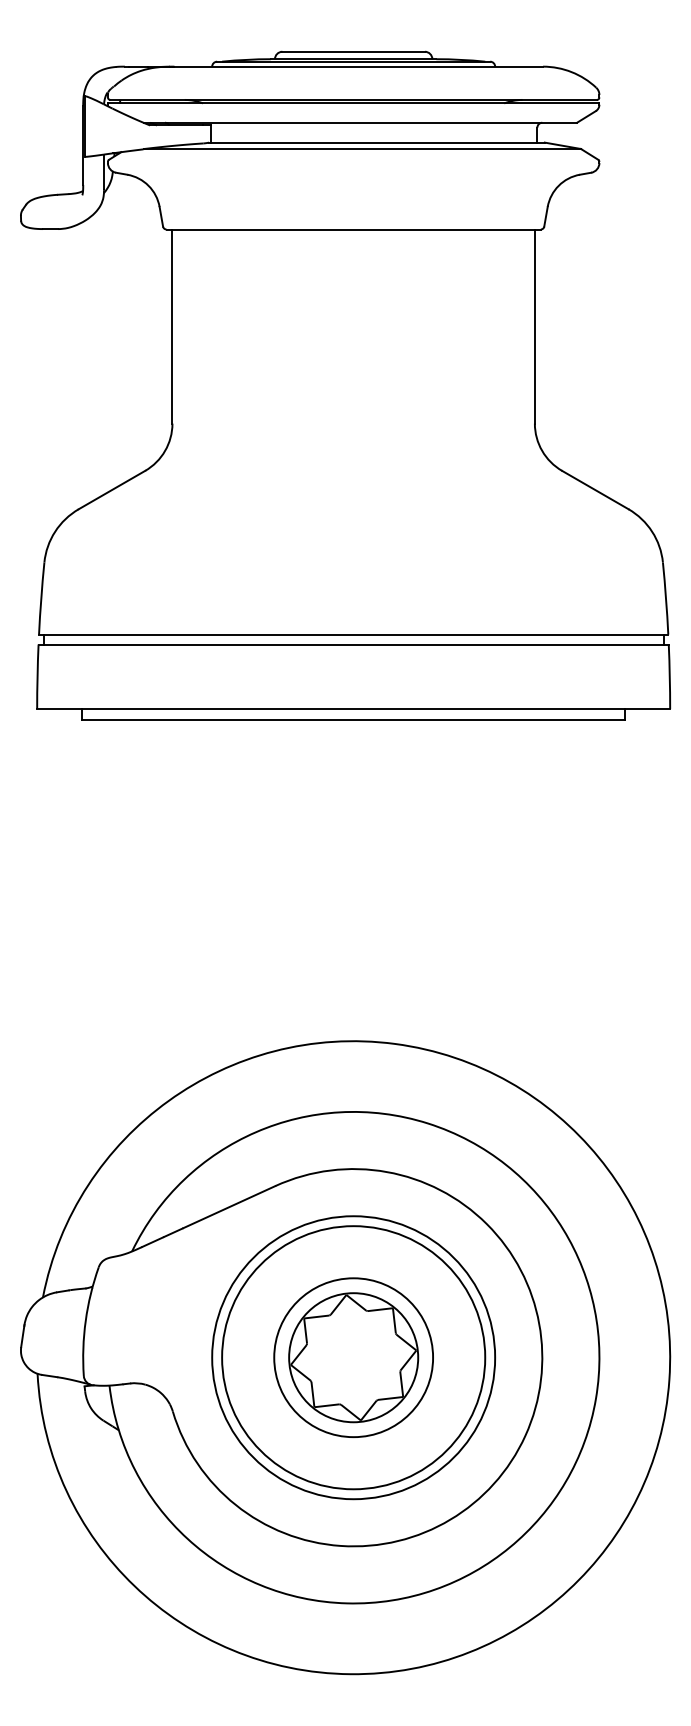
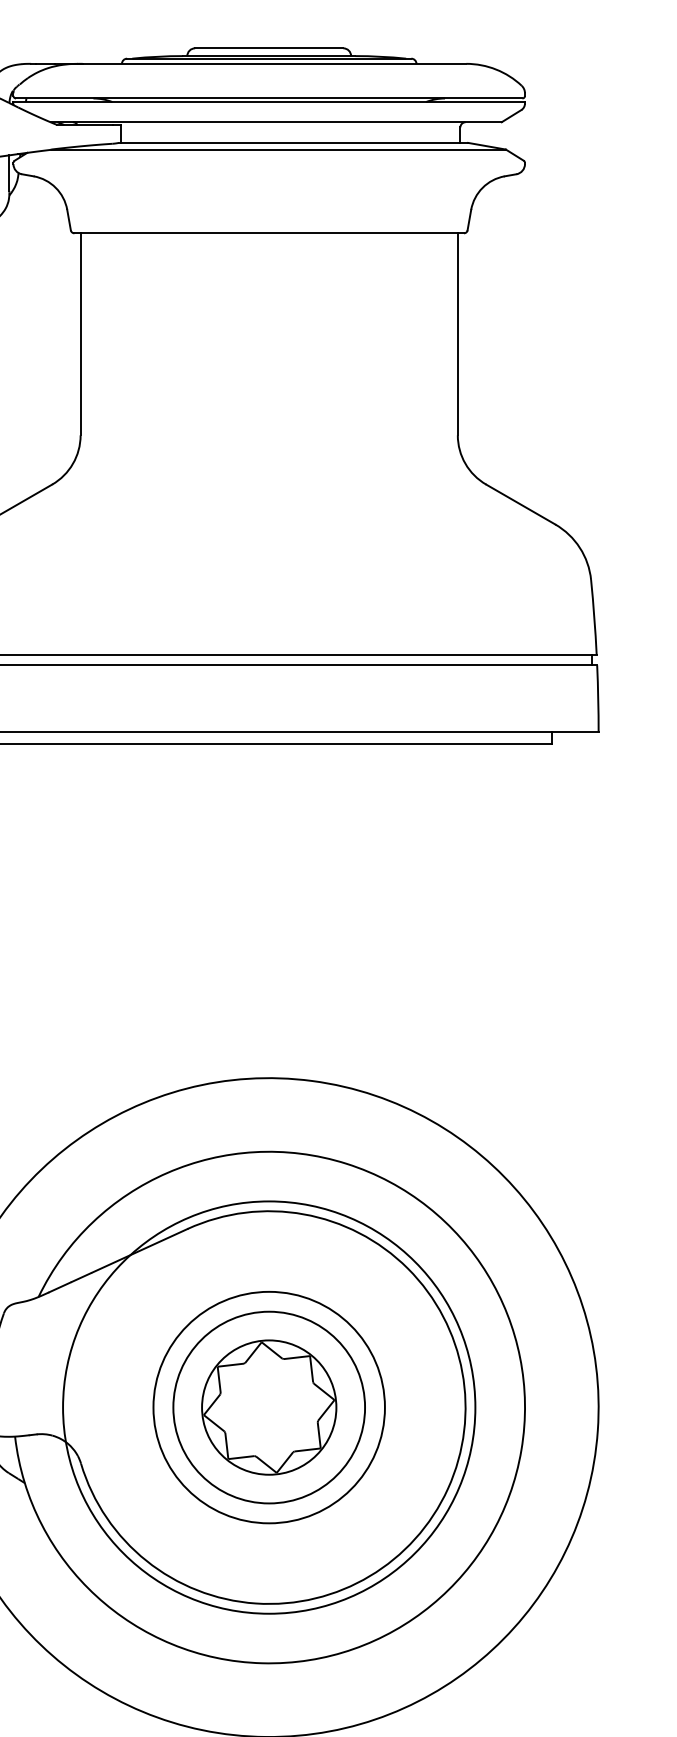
circle: (353, 1357) -> (269, 1407), size x0.7
circle: (353, 1357) -> (269, 1407), size x1.4
circle: (353, 1357) -> (269, 1407), size x1.4

